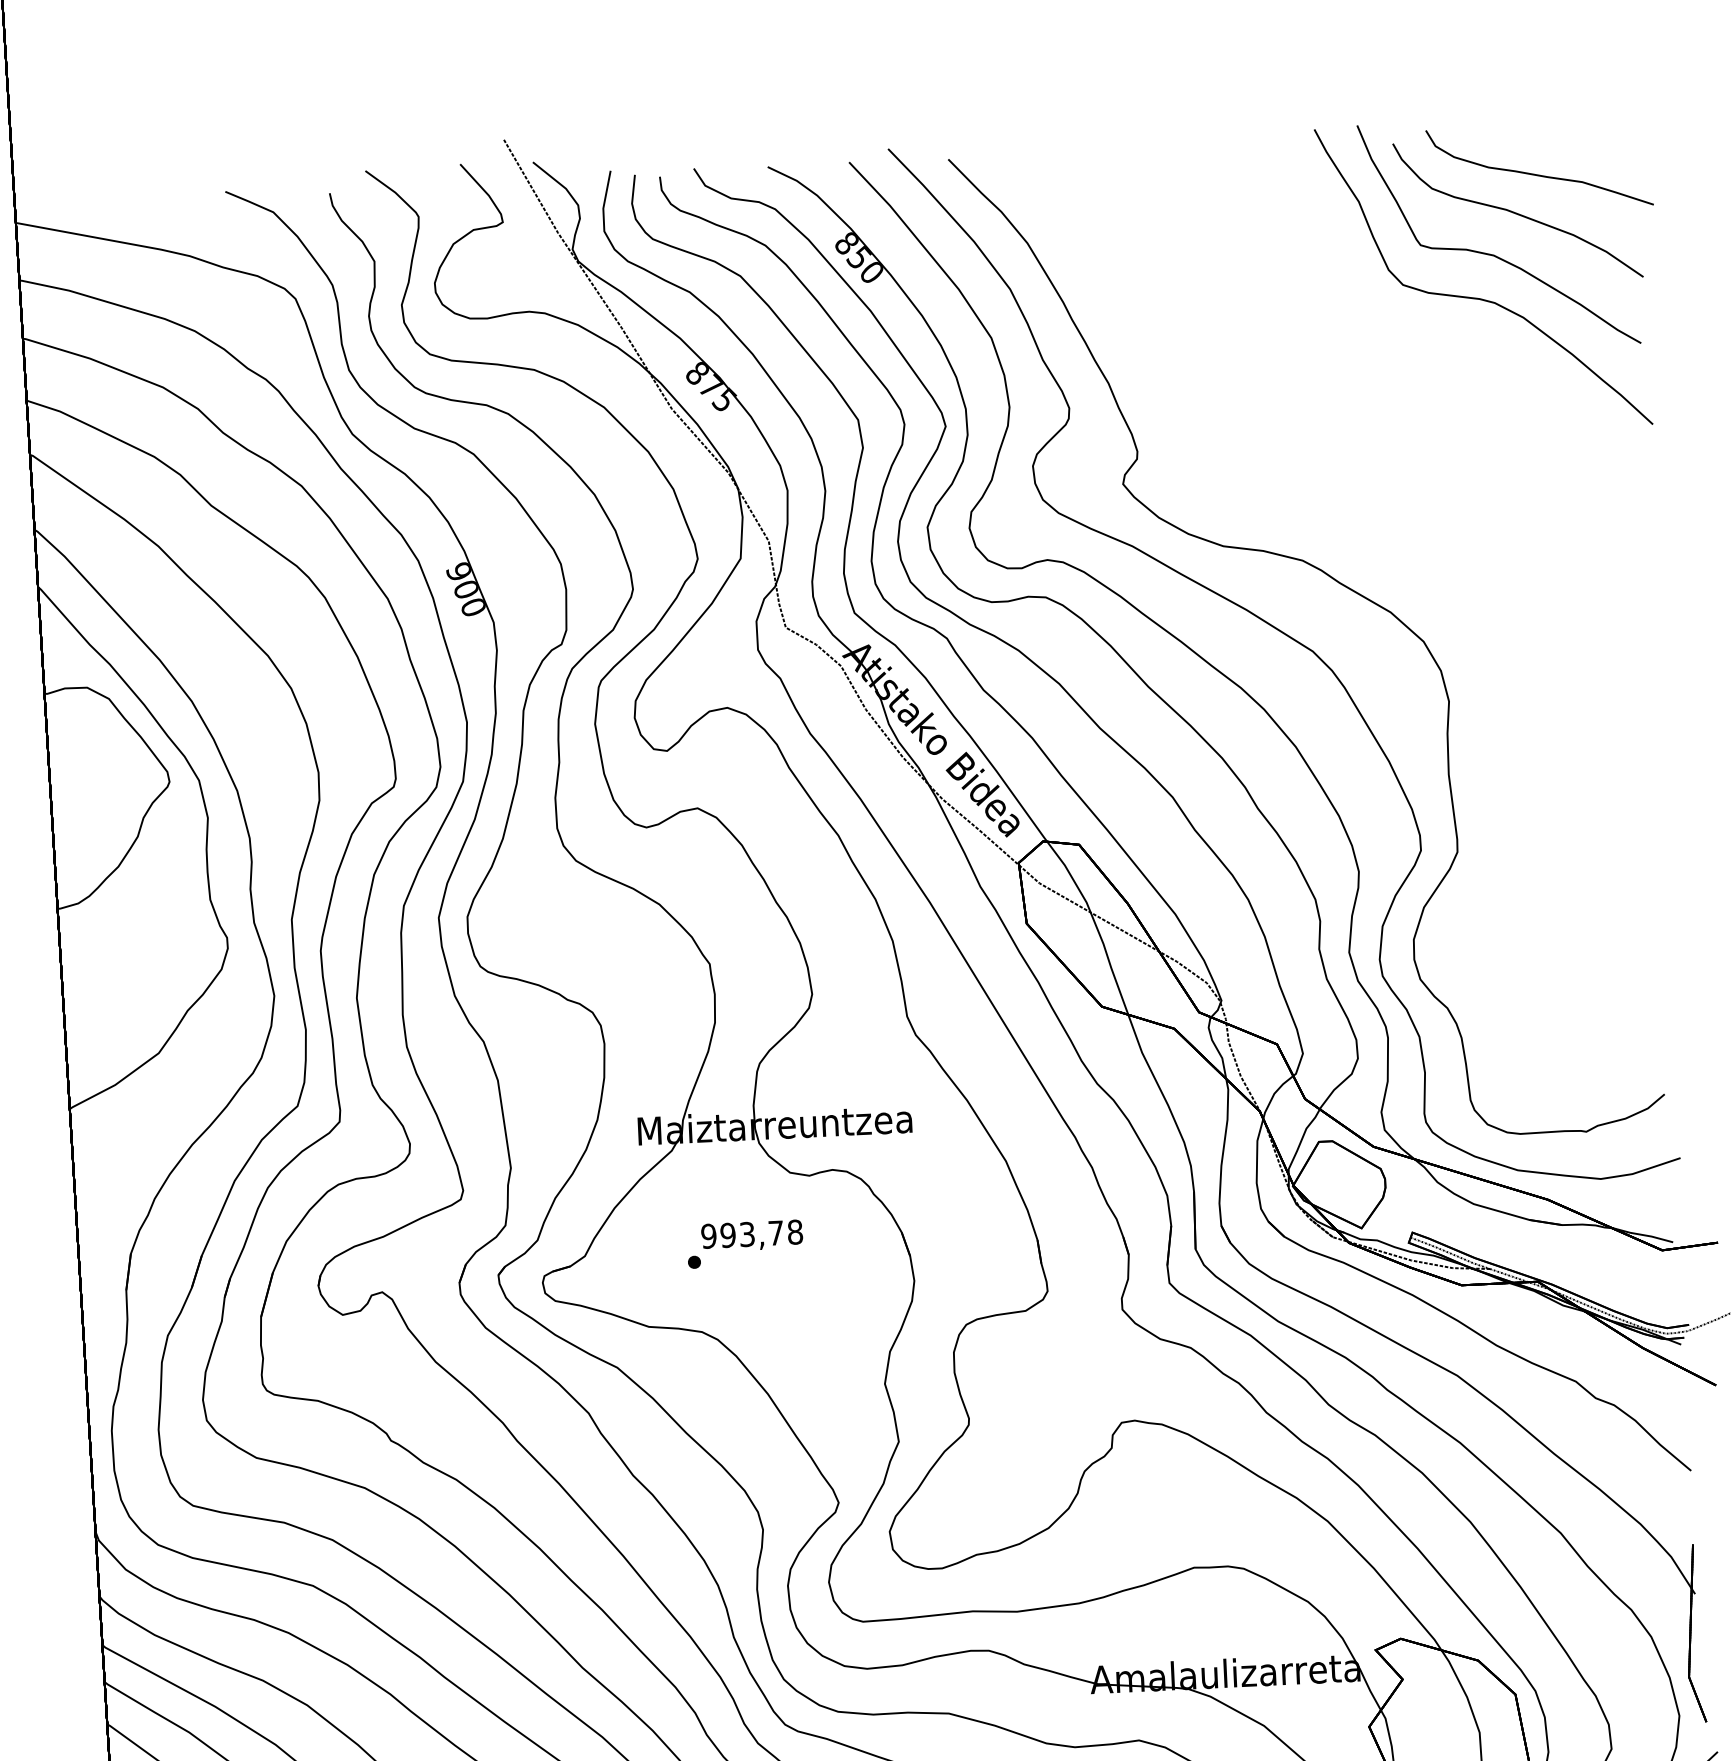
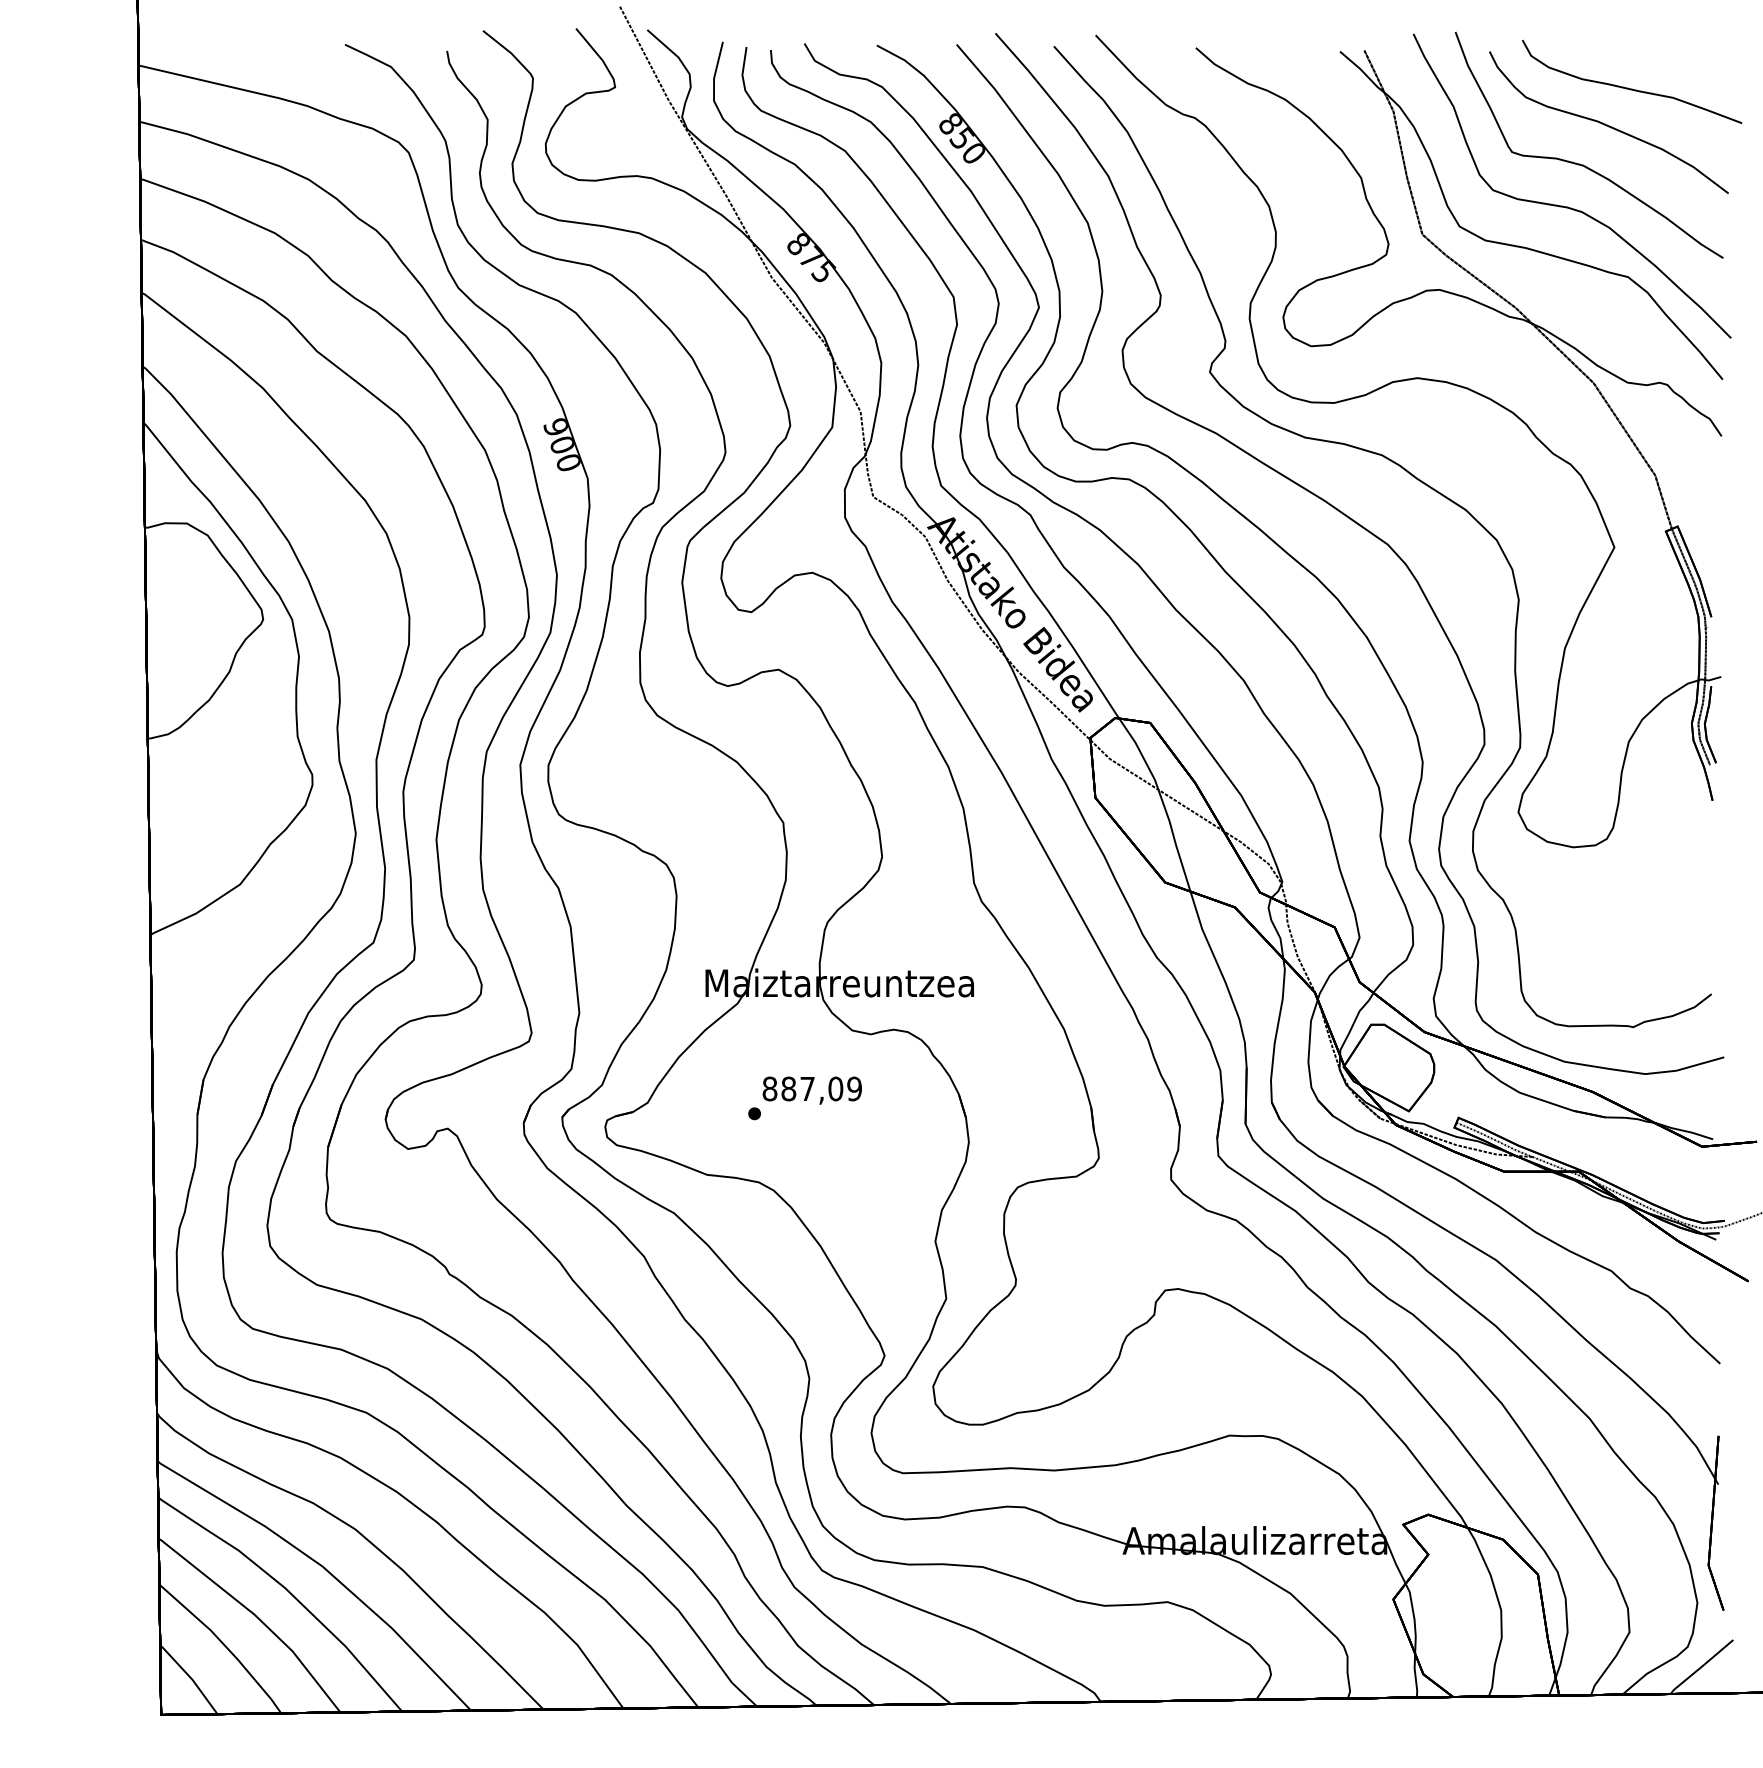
part: (1301, 491) -> (1384, 387), added
text: (752, 1233) -> (812, 1088), 993,78 -> 887,09

